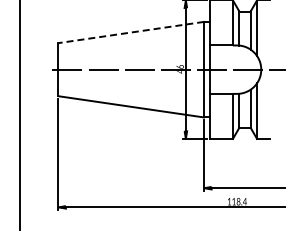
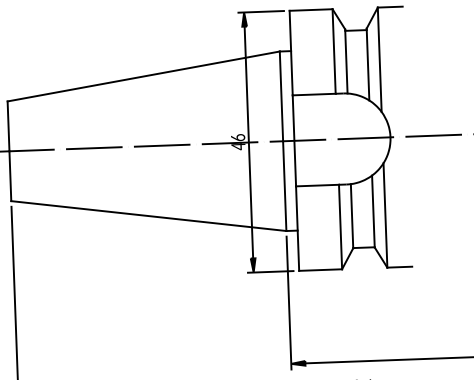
line: (131, 32) -> (144, 76), dashed -> solid

